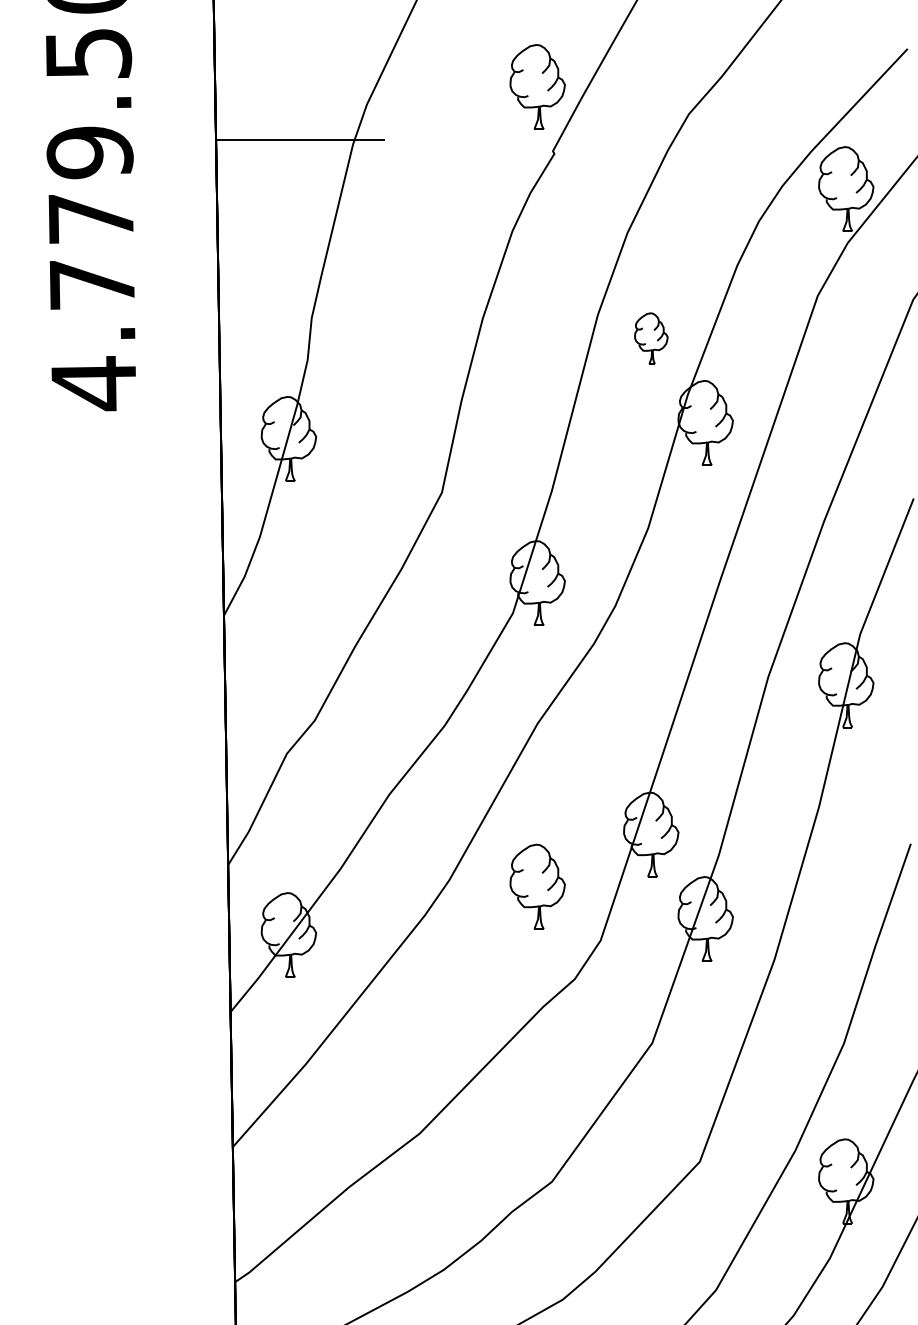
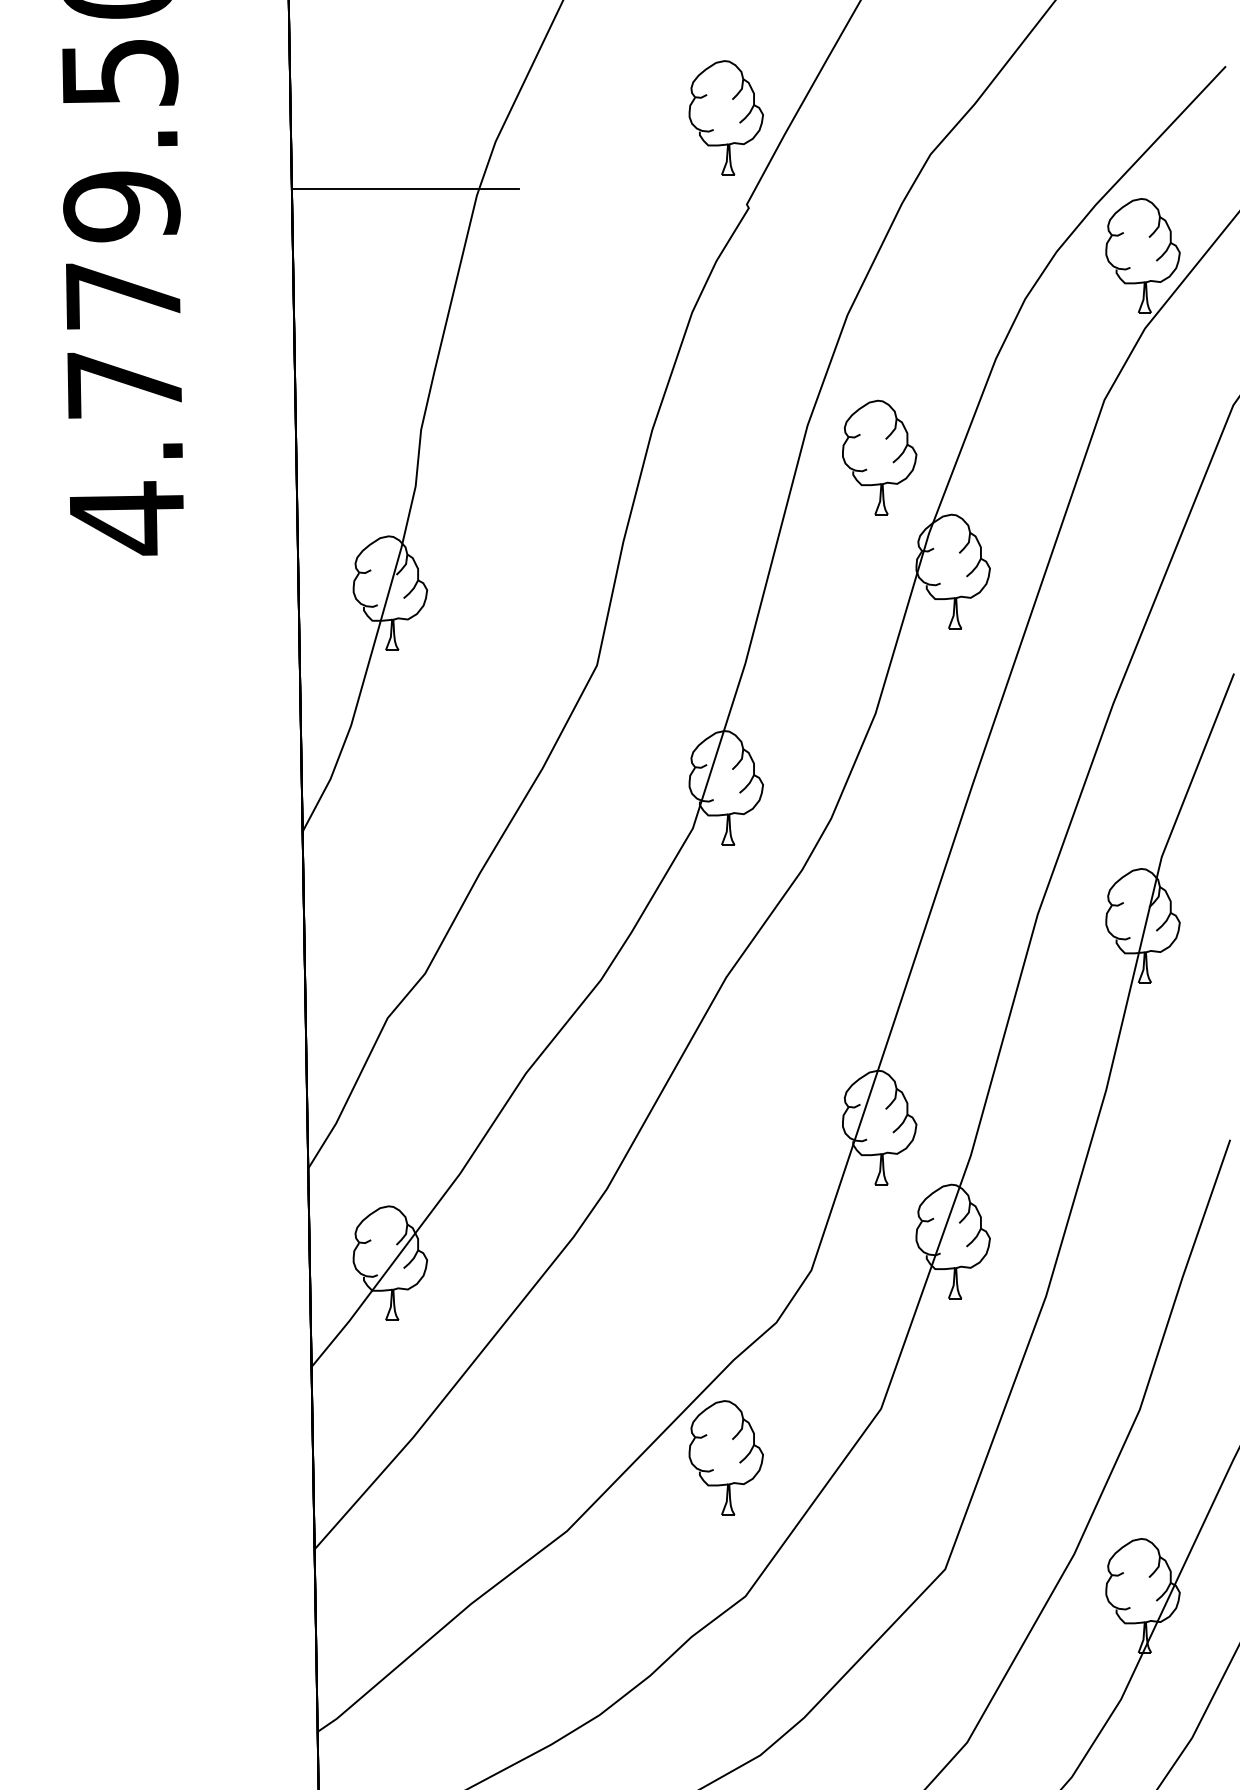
part: (651, 338) -> (879, 457), size x1.67
part: (537, 886) -> (725, 1457), moved

